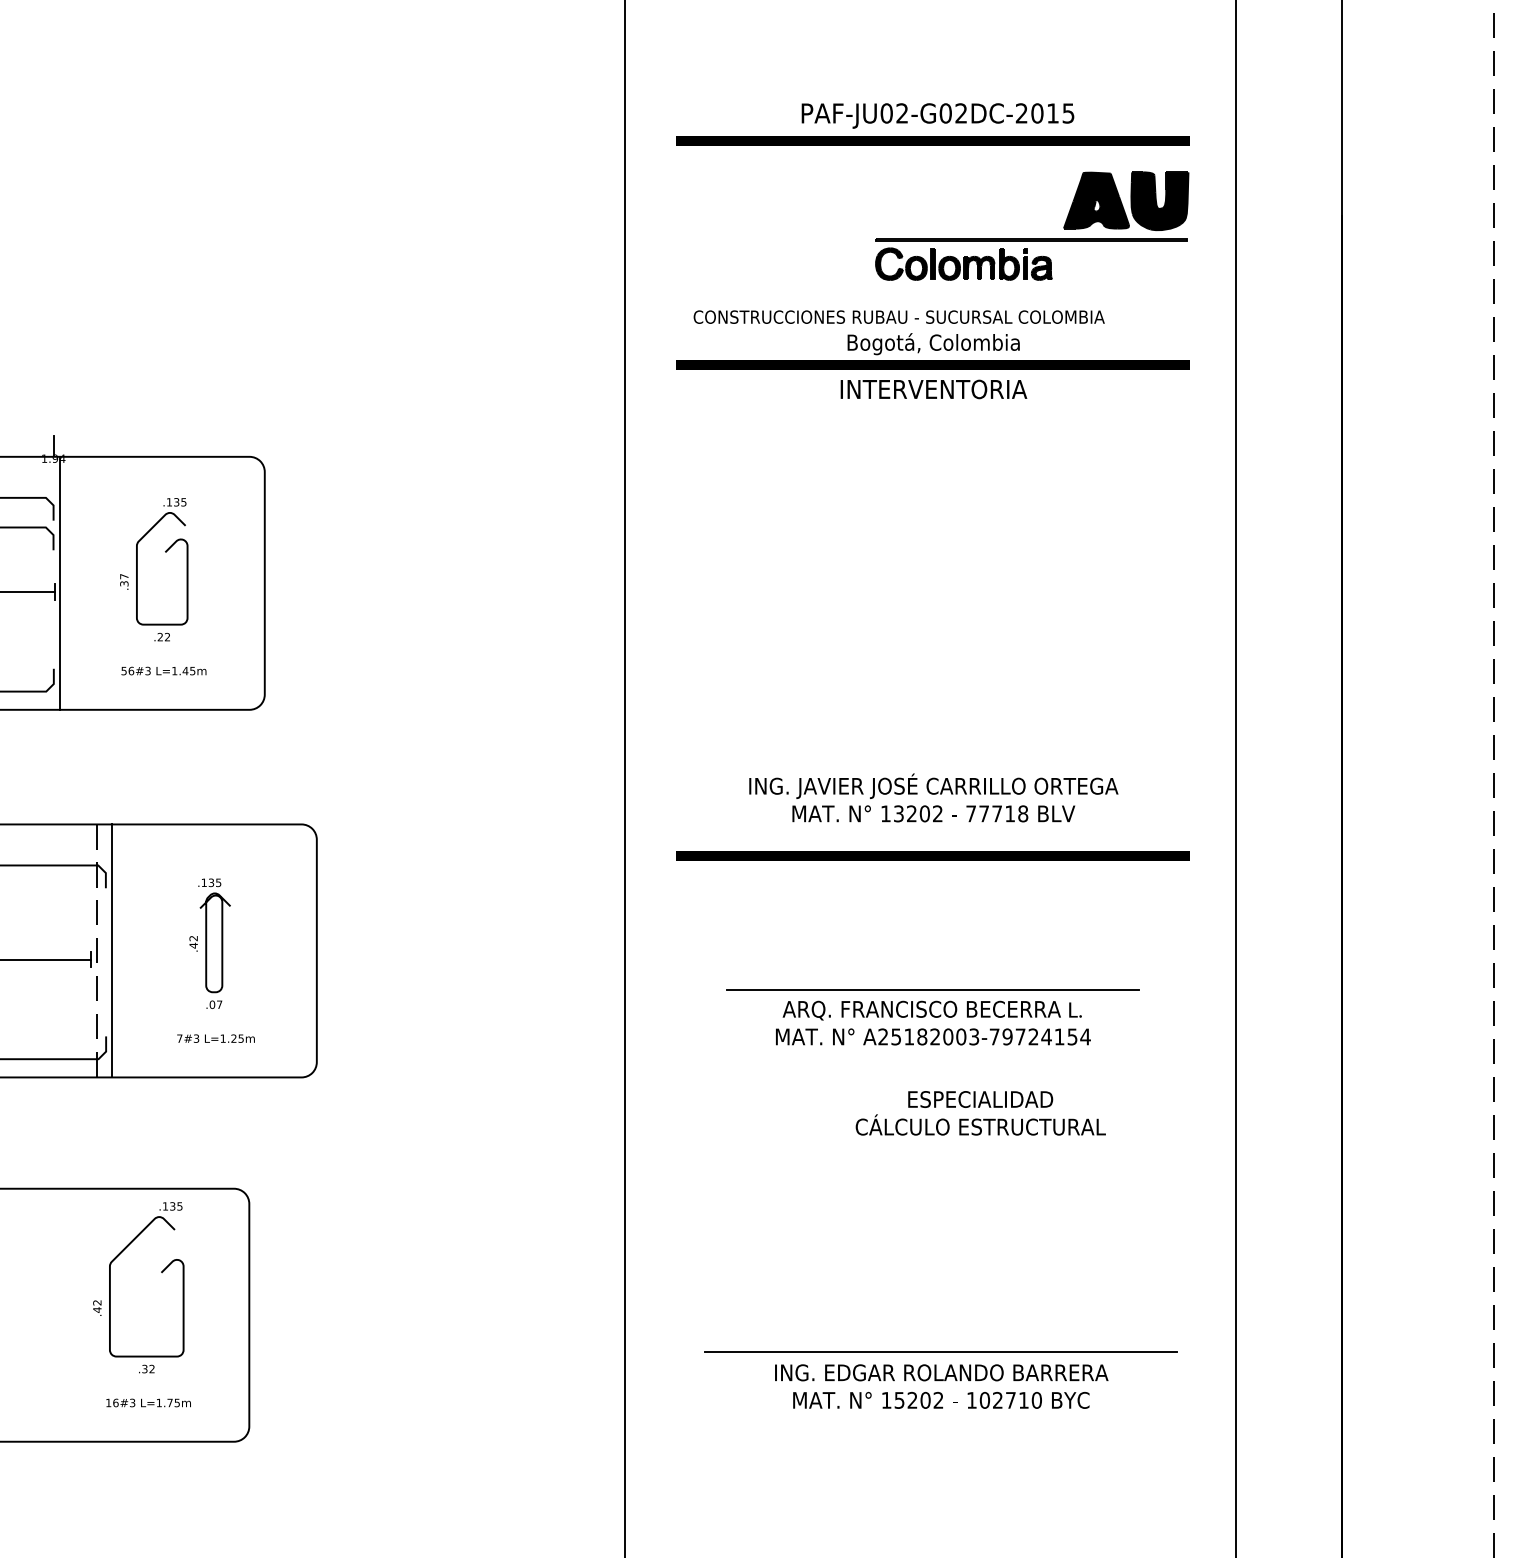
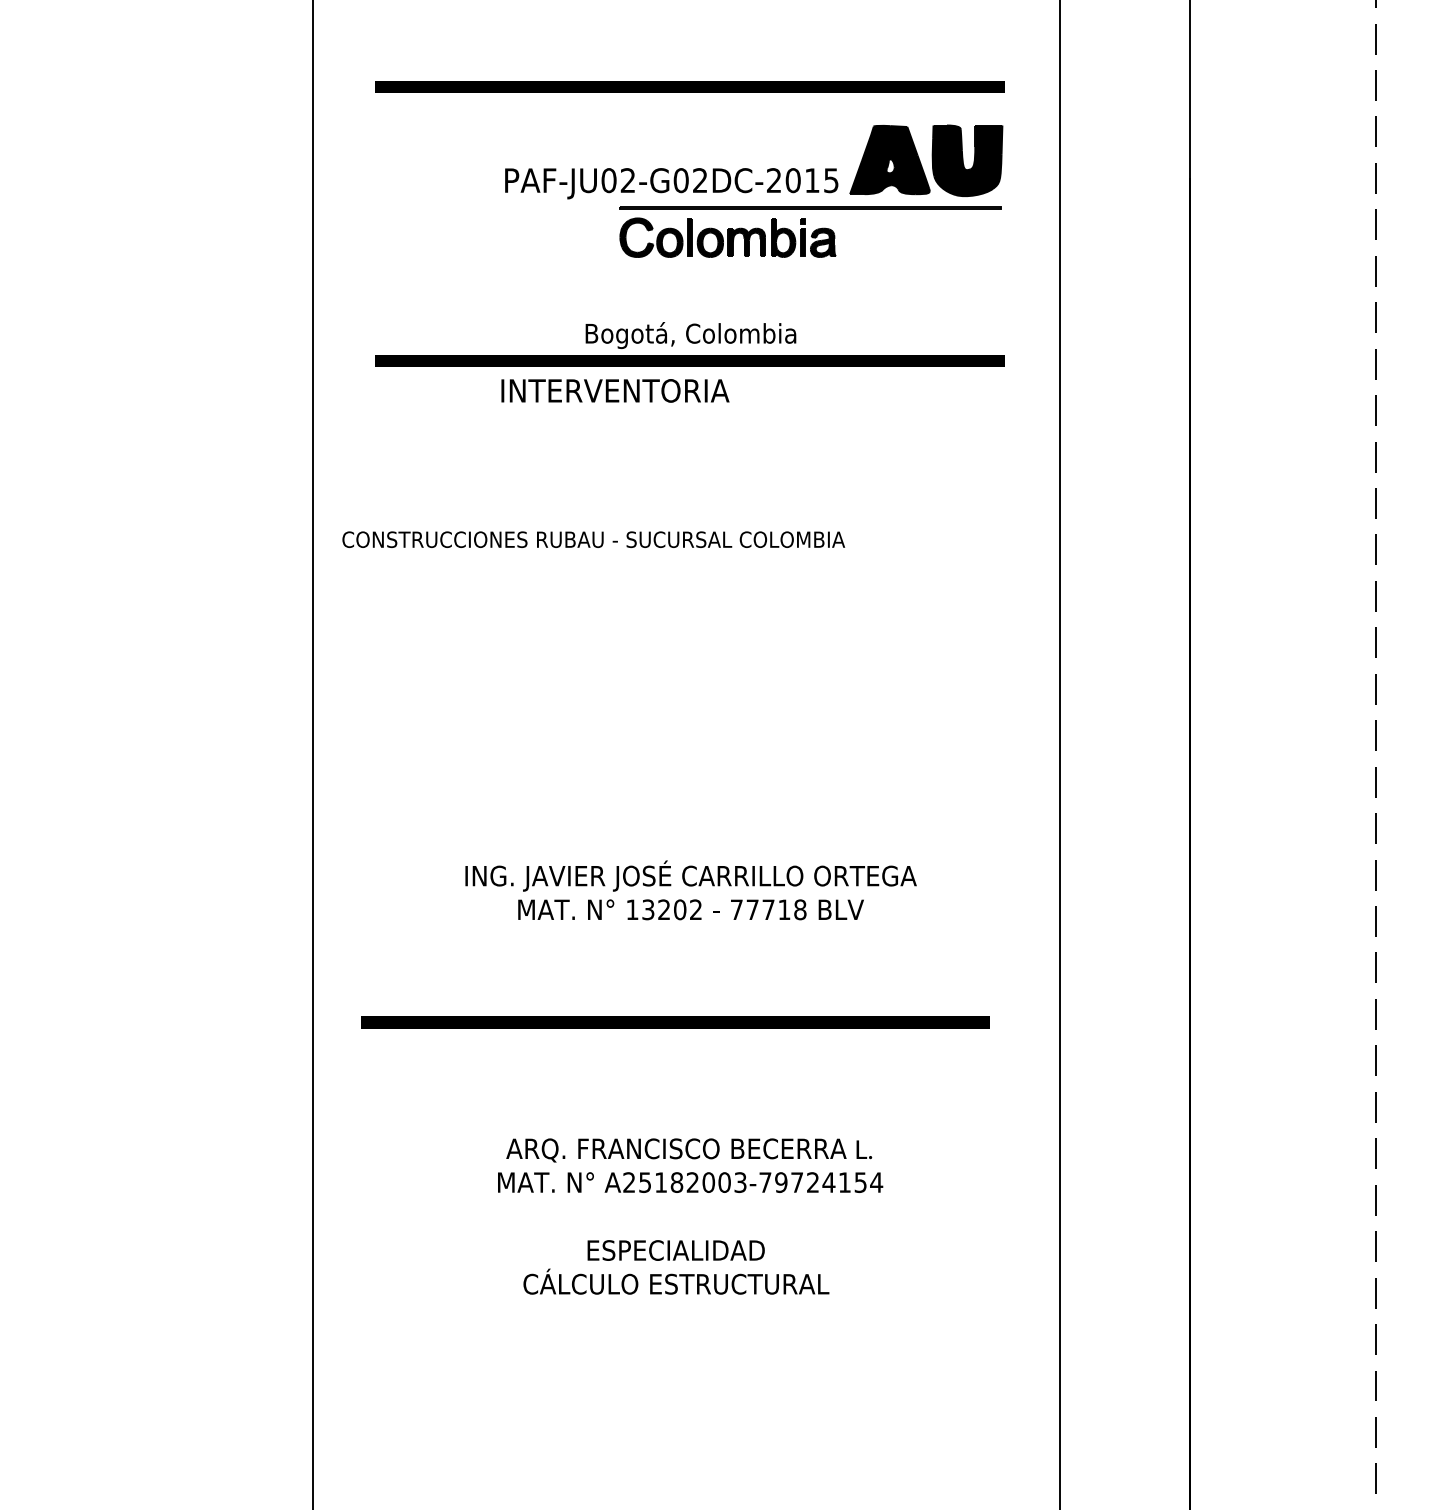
text: (937, 115) -> (671, 183), moved
text: (898, 316) -> (592, 538), moved
text: (933, 389) -> (614, 390), moved
line: (932, 855) -> (674, 1021), moved
line: (932, 989) -> (689, 1124), removed
text: (980, 1113) -> (676, 1267), moved

